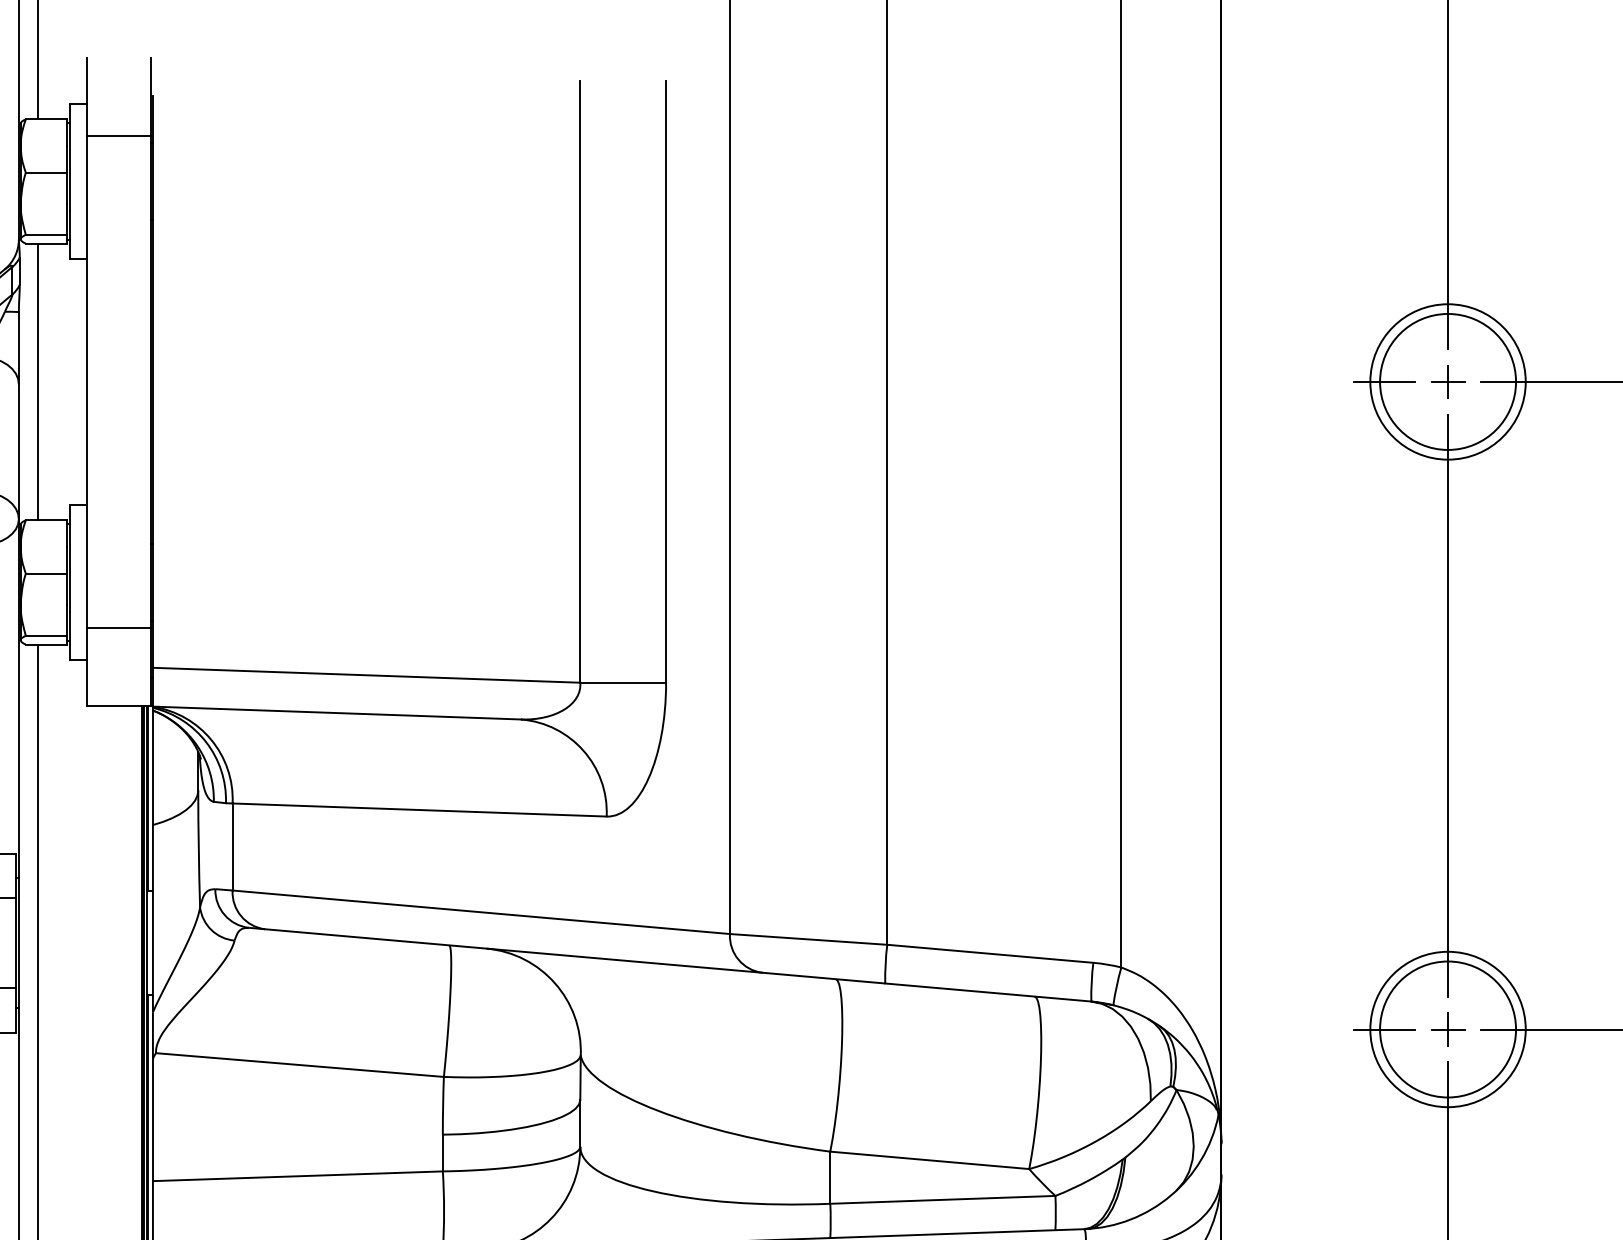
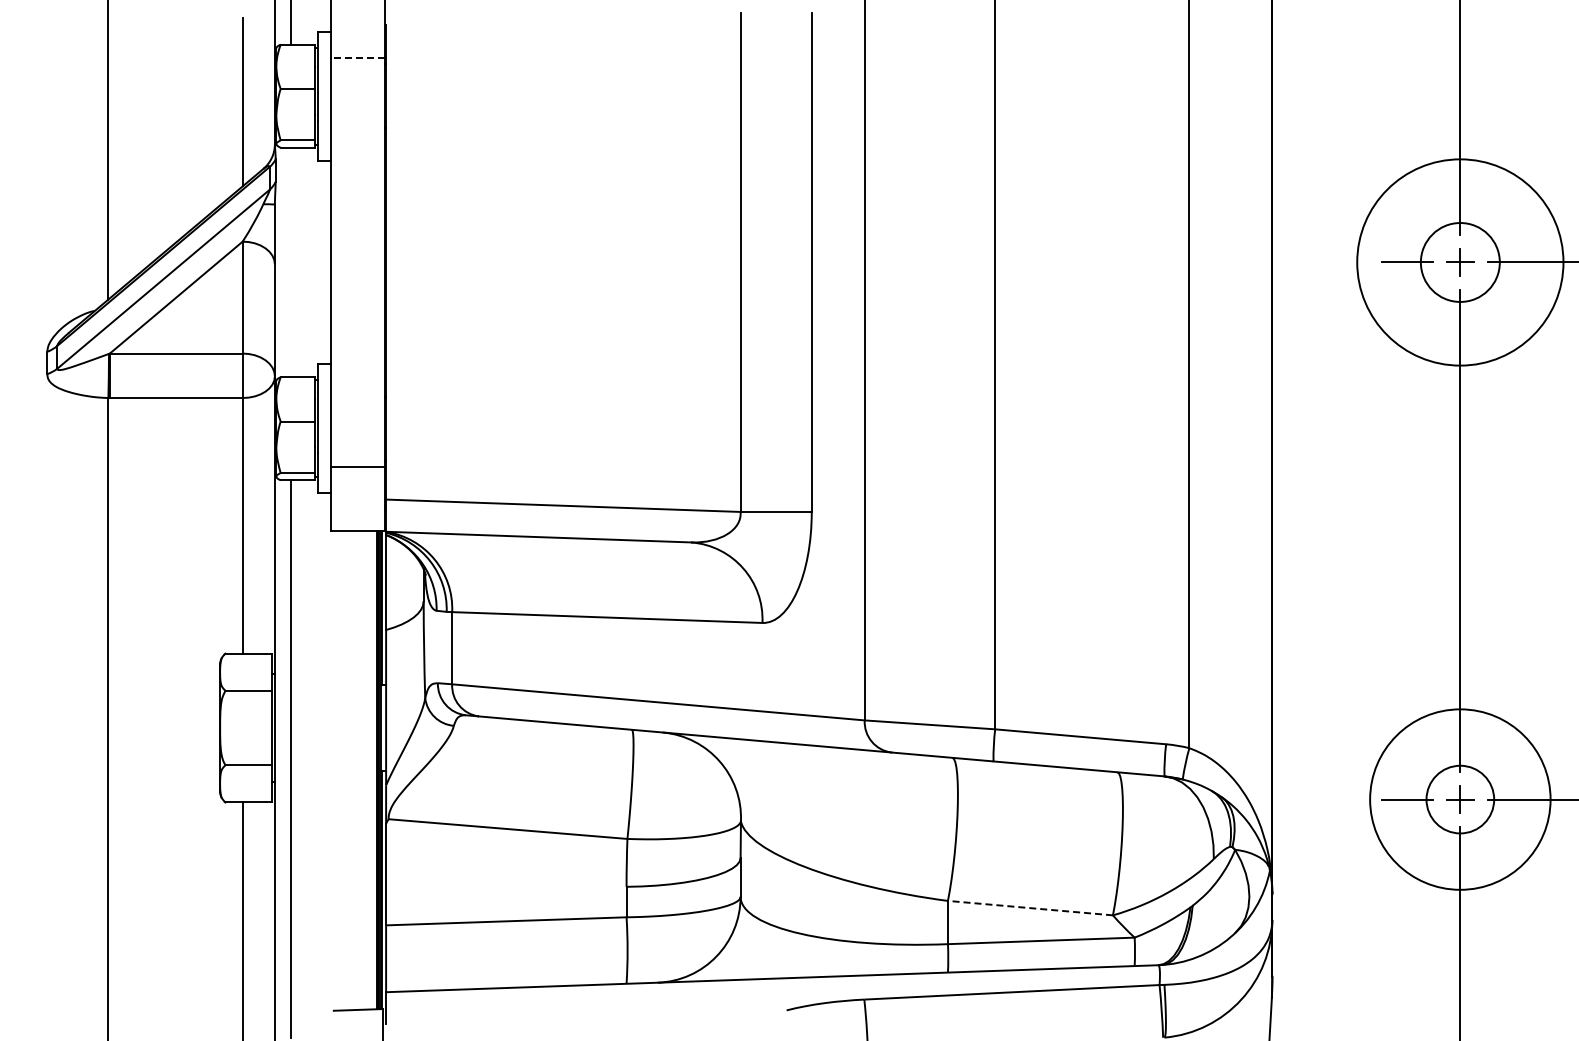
line: (119, 136) -> (358, 58), solid -> dashed
line: (38, 381) -> (291, 262), removed
circle: (1447, 381) -> (1459, 262), size x0.7
circle: (1447, 381) -> (1459, 262), size x1.6
circle: (1447, 1029) -> (1459, 799), size x0.6
circle: (1447, 1029) -> (1459, 799), size x1.4
line: (929, 1160) -> (1030, 908), solid -> dashed

